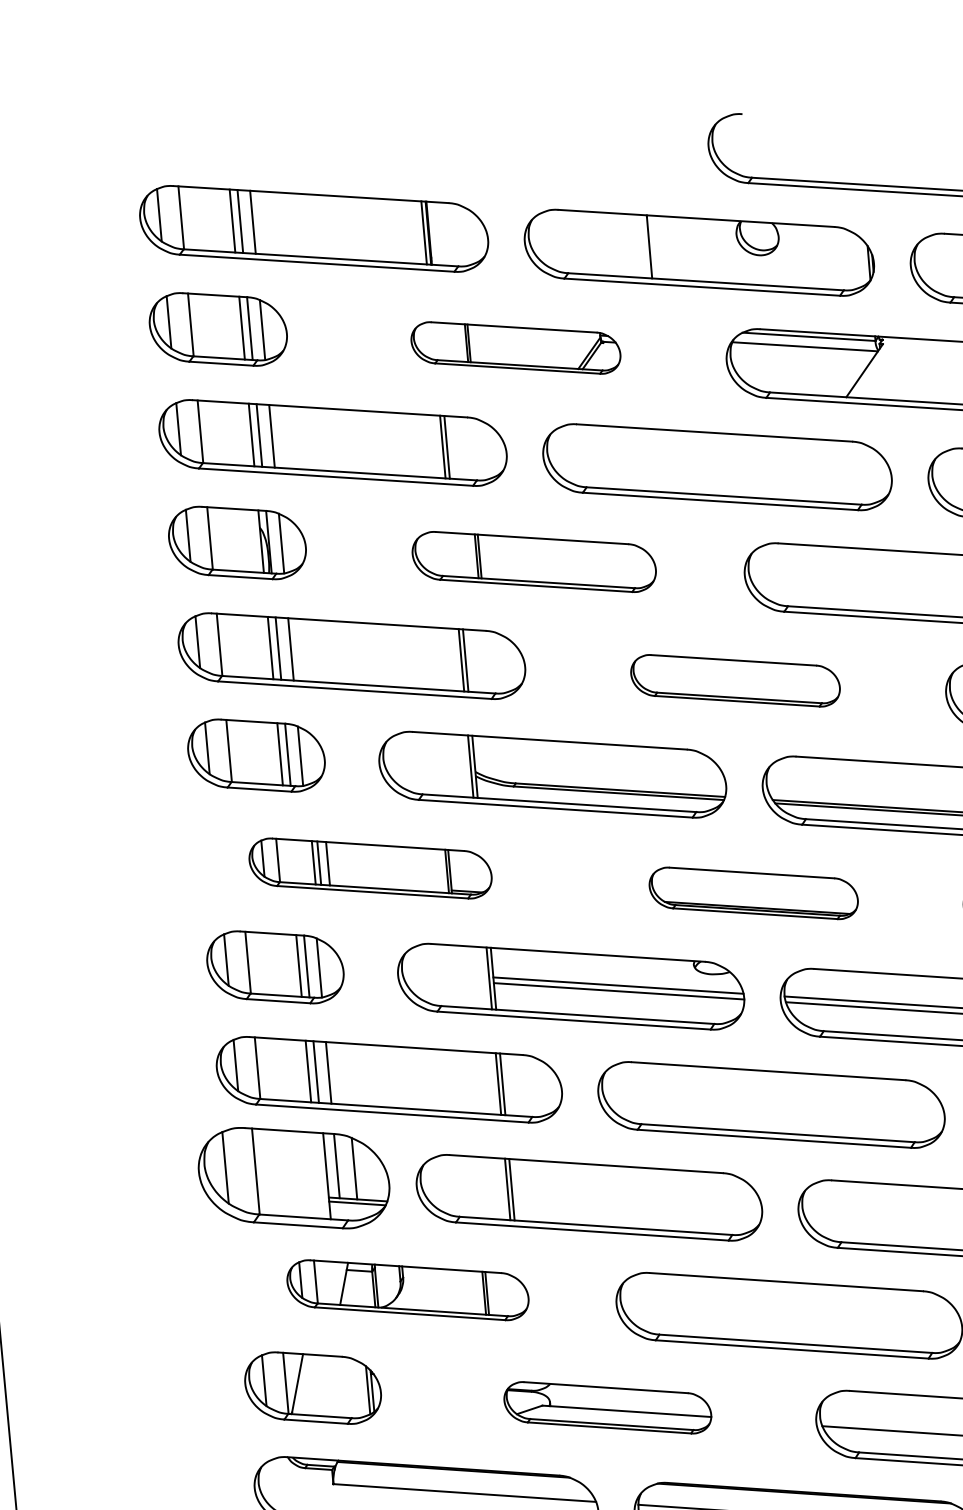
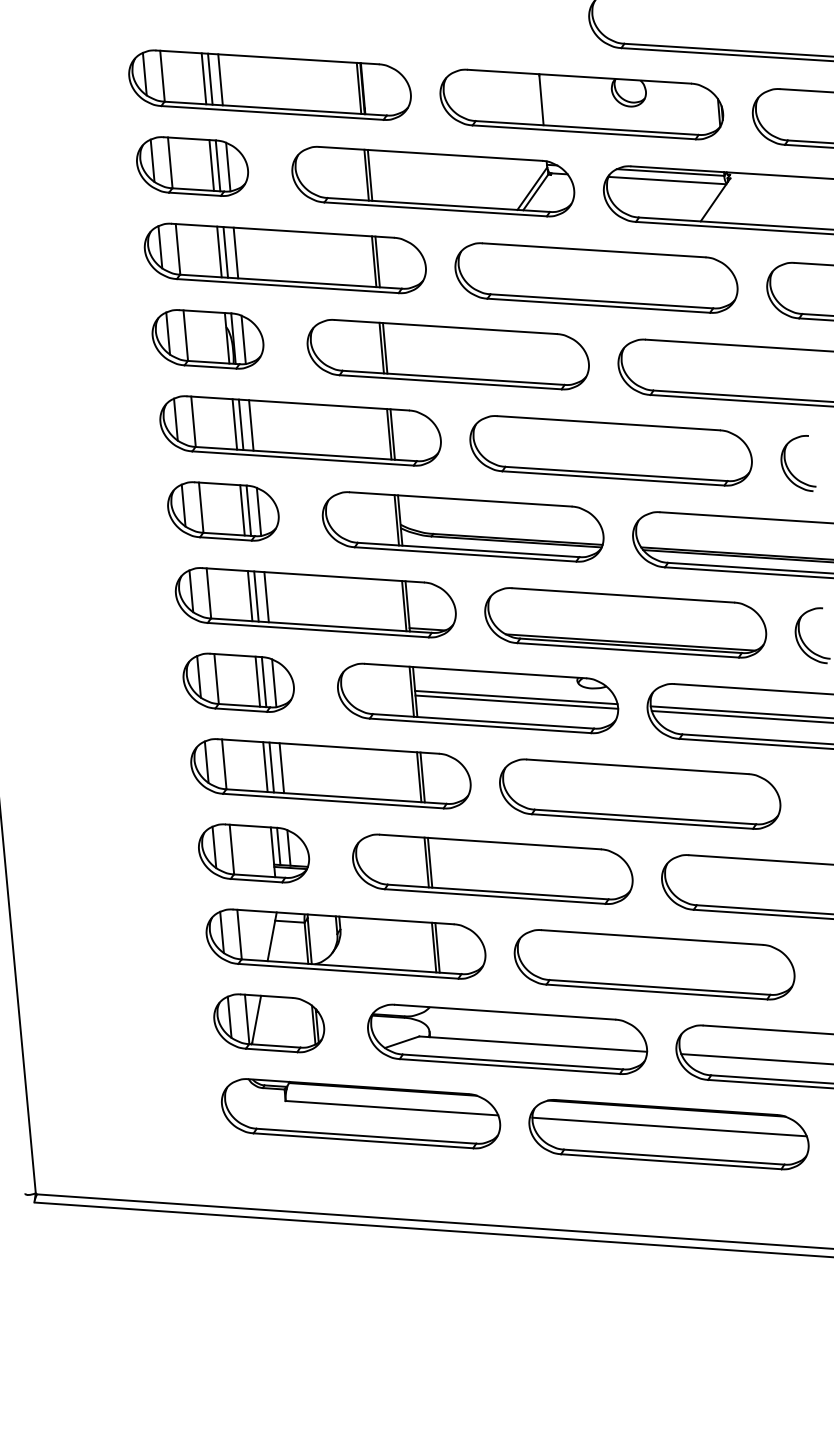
part: (516, 347) -> (433, 181), size x1.67
part: (533, 561) -> (447, 354), size x1.43
part: (734, 680) -> (610, 450), size x1.67
part: (370, 868) -> (315, 602), size x1.43
part: (753, 892) -> (625, 622), size x1.67
part: (294, 1178) -> (254, 853), size x0.71
part: (407, 1289) -> (345, 943), size x1.43
part: (607, 1406) -> (507, 1038), size x1.67

